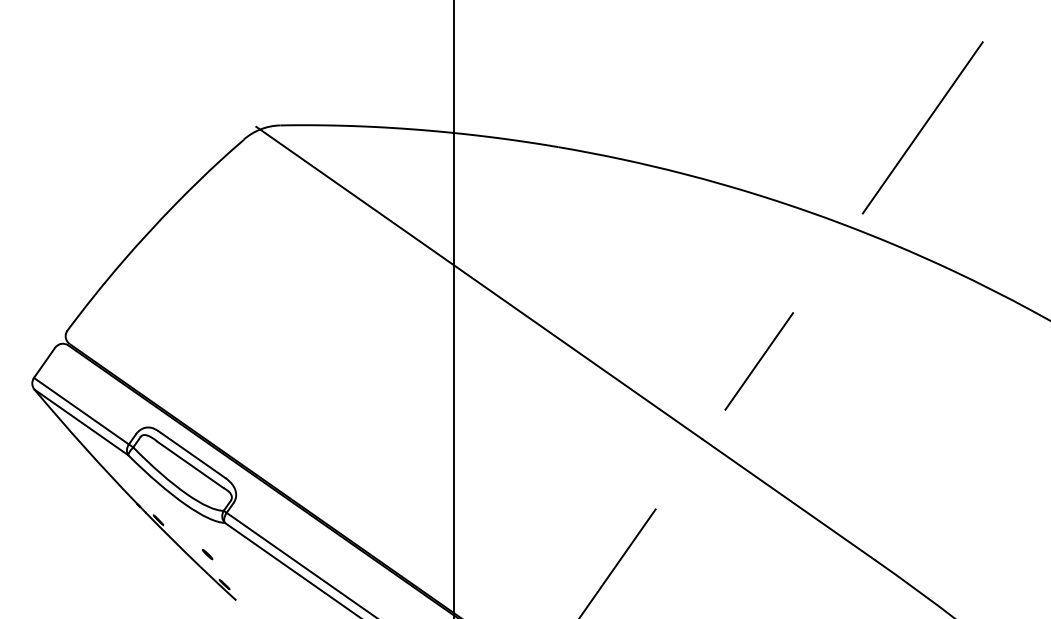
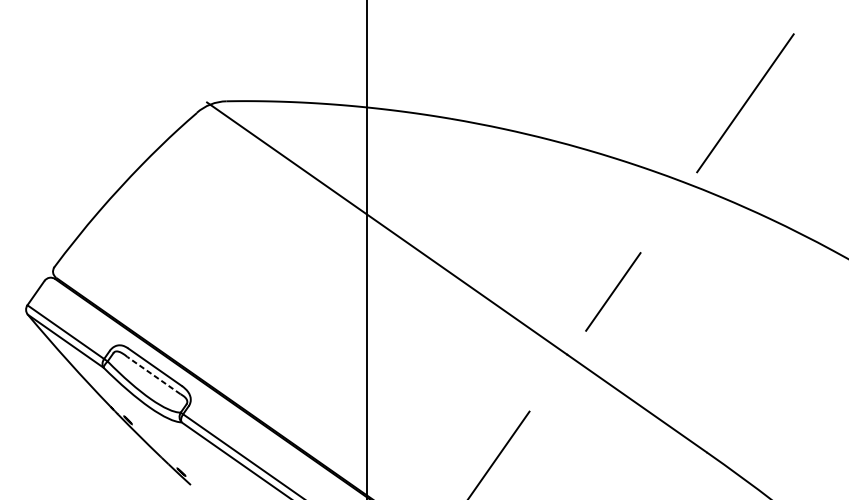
line: (190, 464) -> (153, 375), solid -> dashed
line: (207, 554) -> (167, 447), removed

